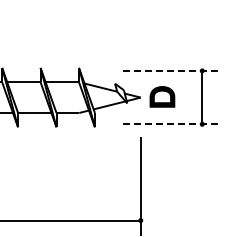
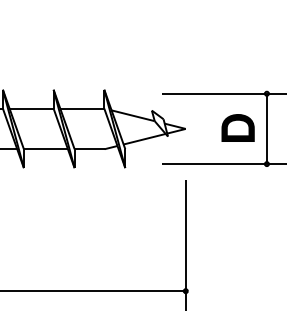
line: (170, 70) -> (225, 93), dashed -> solid
part: (162, 96) -> (238, 127), moved
line: (170, 124) -> (225, 164), dashed -> solid

